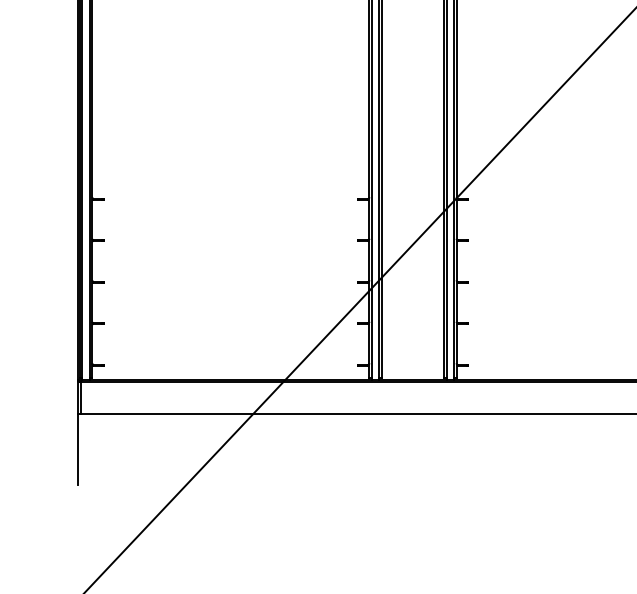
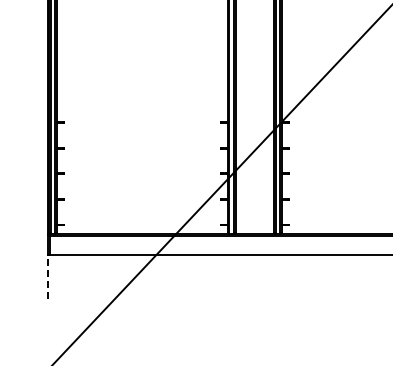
line: (78, 450) -> (48, 277), solid -> dashed

